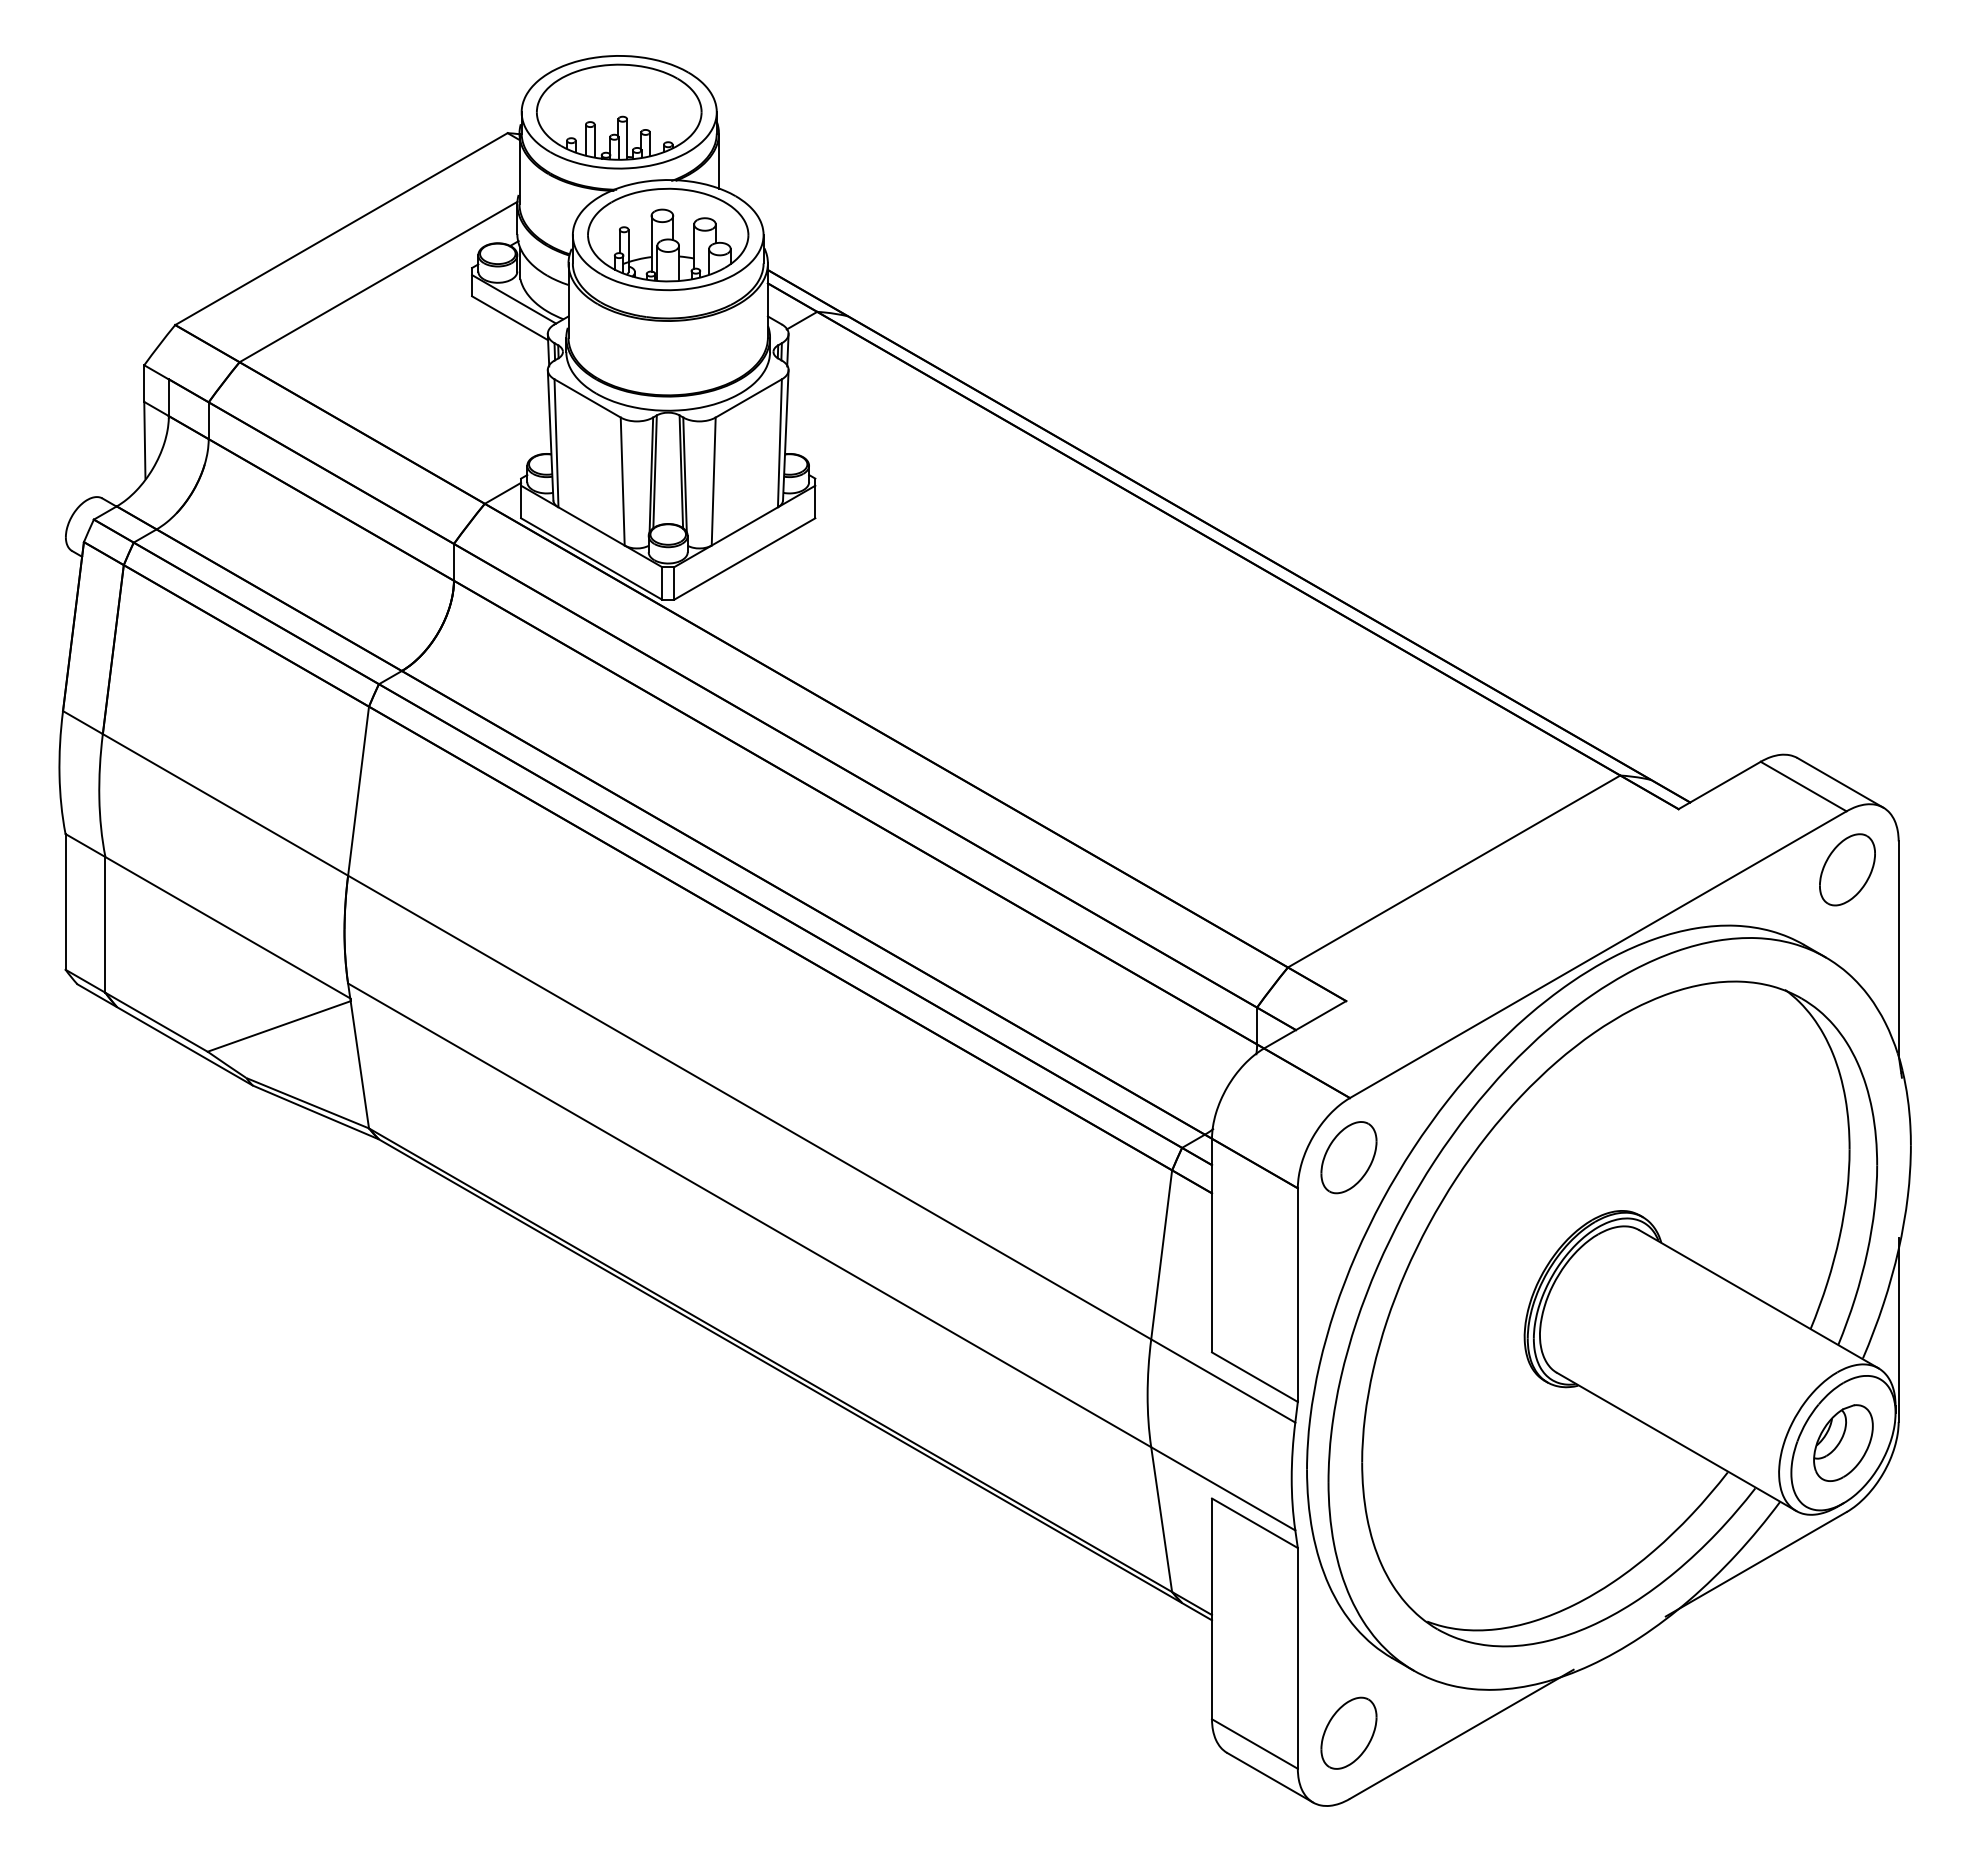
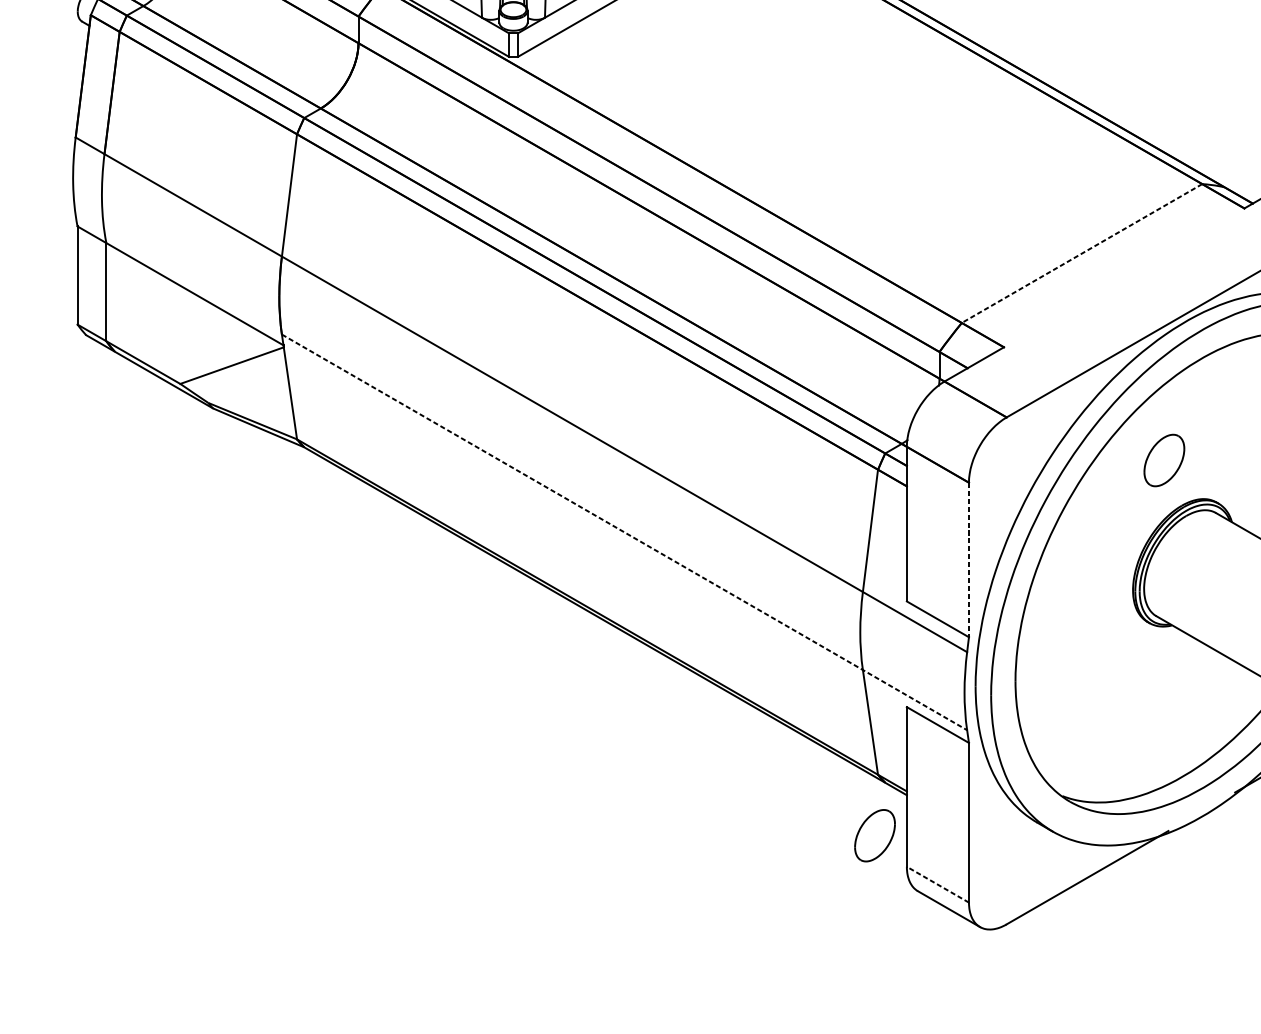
line: (1454, 871) -> (1082, 253), solid -> dashed
part: (1348, 1157) -> (1164, 460), moved
line: (821, 1256) -> (624, 532), solid -> dashed
line: (1297, 1295) -> (968, 560), solid -> dashed
part: (1348, 1732) -> (874, 835), moved
line: (1254, 1744) -> (937, 885), solid -> dashed

